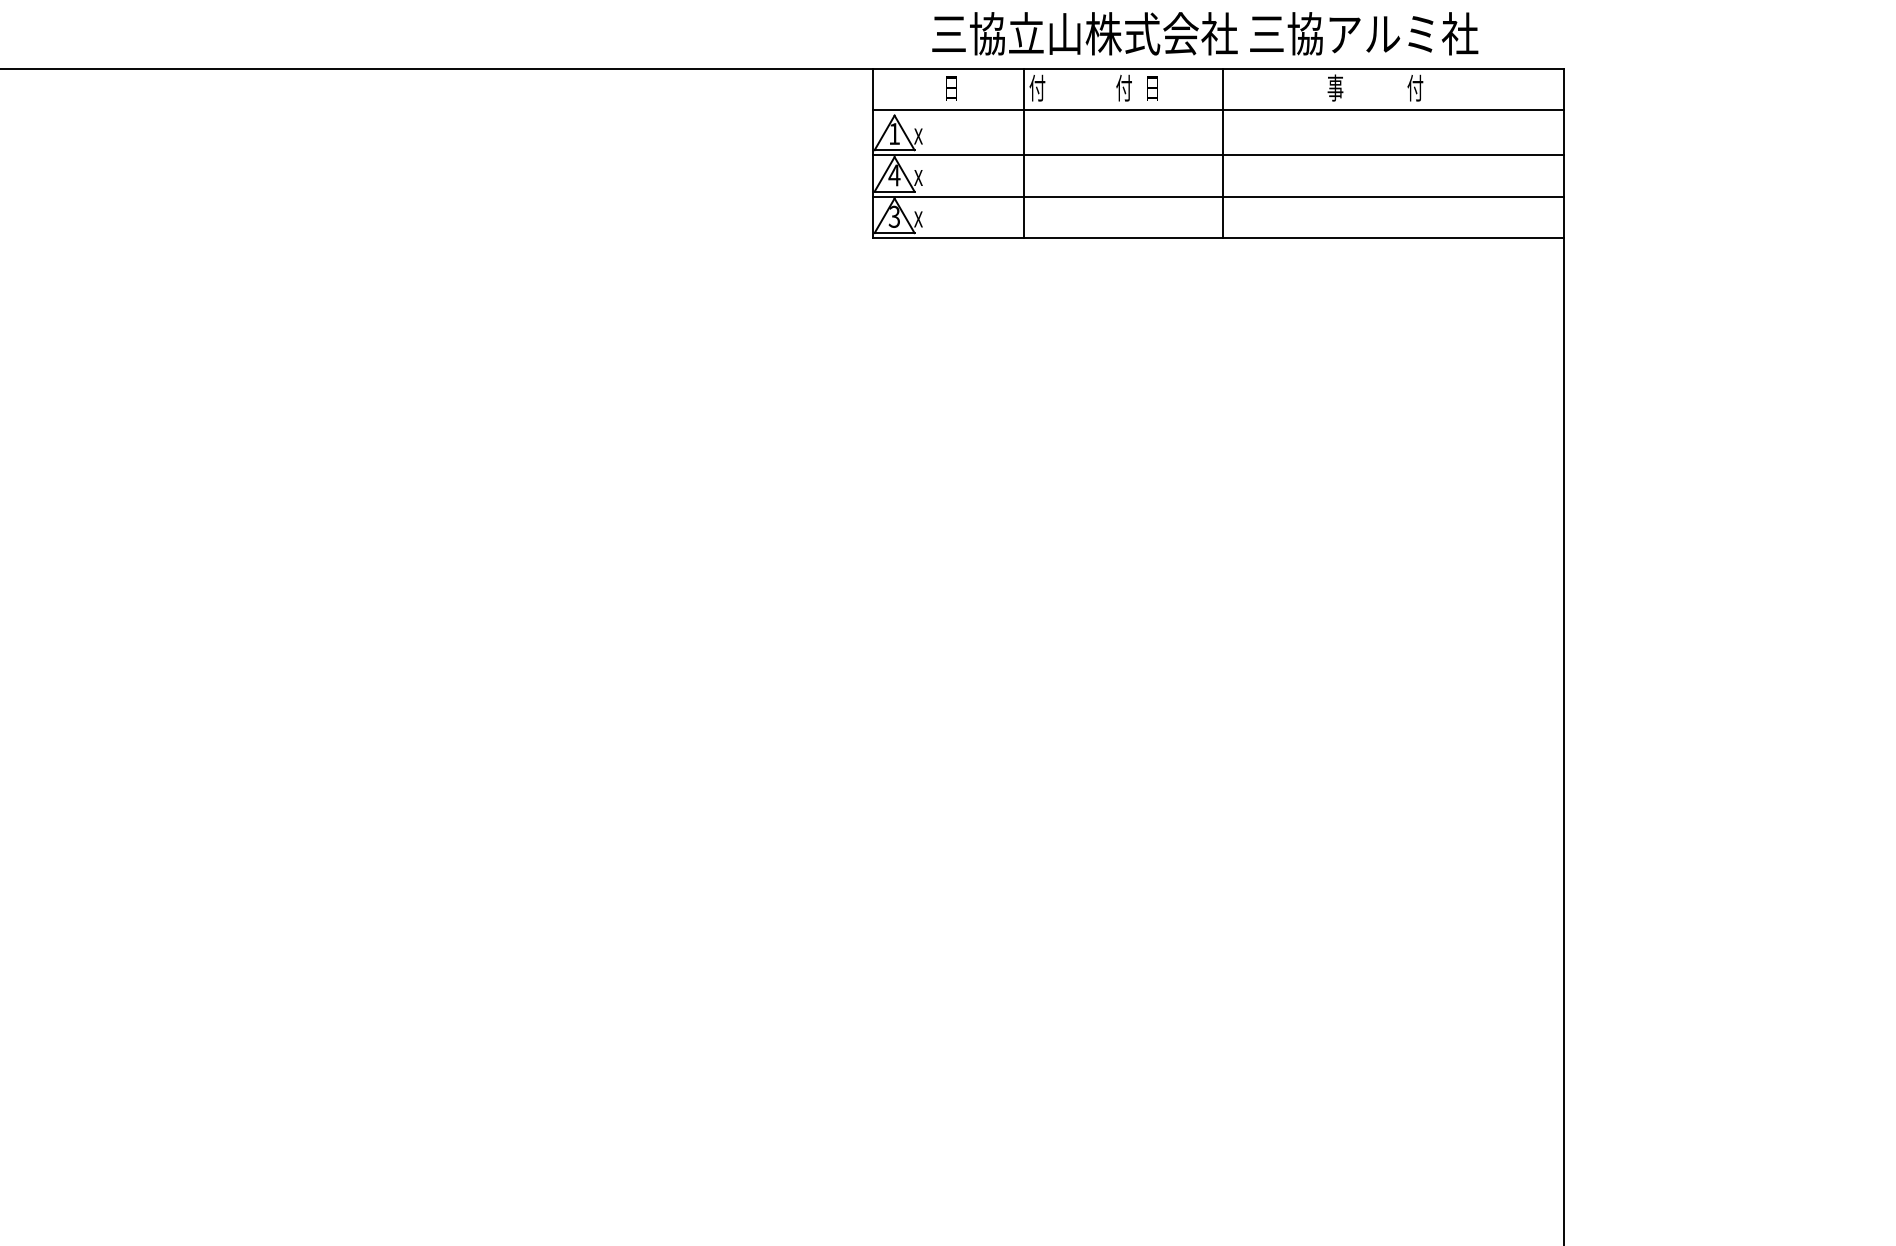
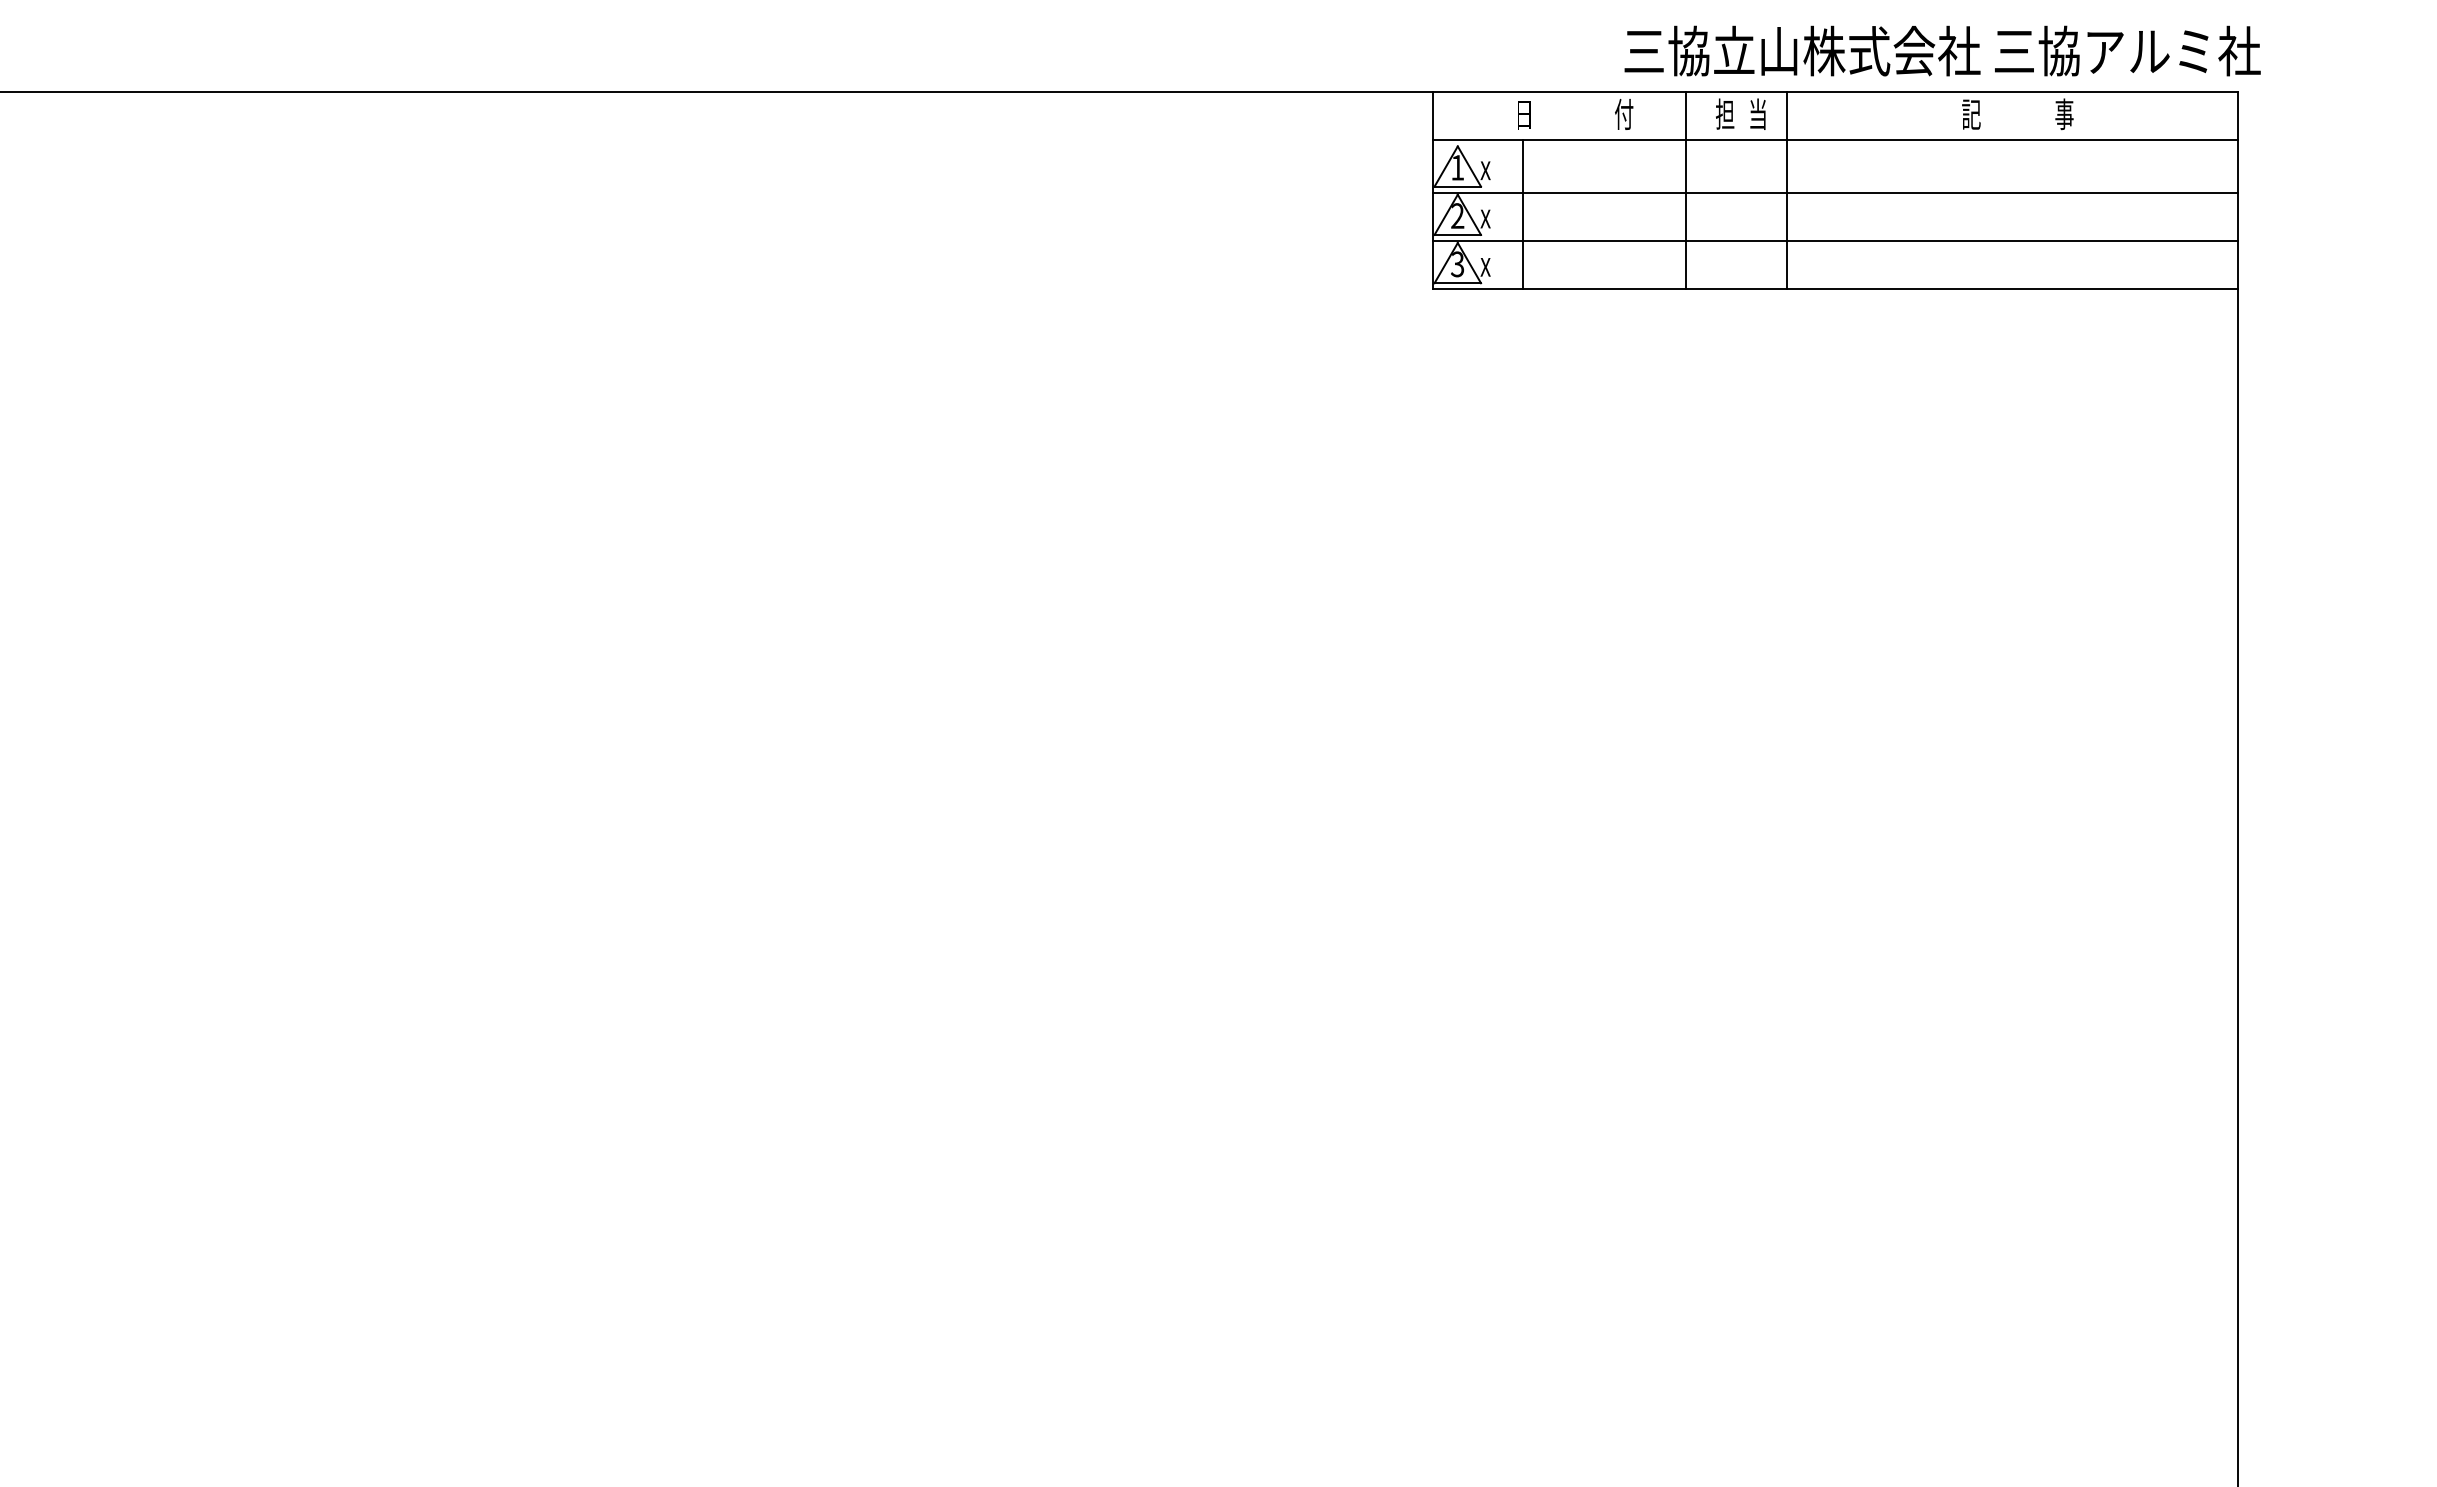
text: (1205, 33) -> (1942, 50), moved
text: (1124, 87) -> (1725, 113), 付 -> 担
text: (1151, 87) -> (1757, 113), 日 -> 当
text: (1335, 88) -> (1971, 114), 事 -> 記
text: (1415, 88) -> (2064, 114), 付 -> 事
line: (1023, 153) -> (1686, 190), moved
line: (1223, 153) -> (1787, 190), moved
text: (894, 174) -> (1457, 215), 4 -> 2
line: (951, 174) -> (1523, 214), added

